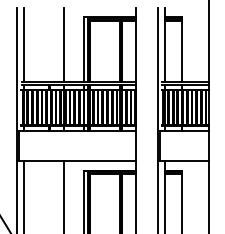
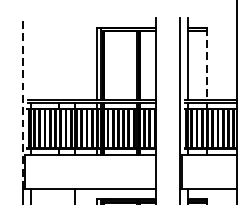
line: (24, 45) -> (30, 59), removed
line: (64, 45) -> (75, 59), removed
line: (181, 50) -> (206, 64), solid -> dashed
line: (17, 84) -> (22, 102), solid -> dashed

